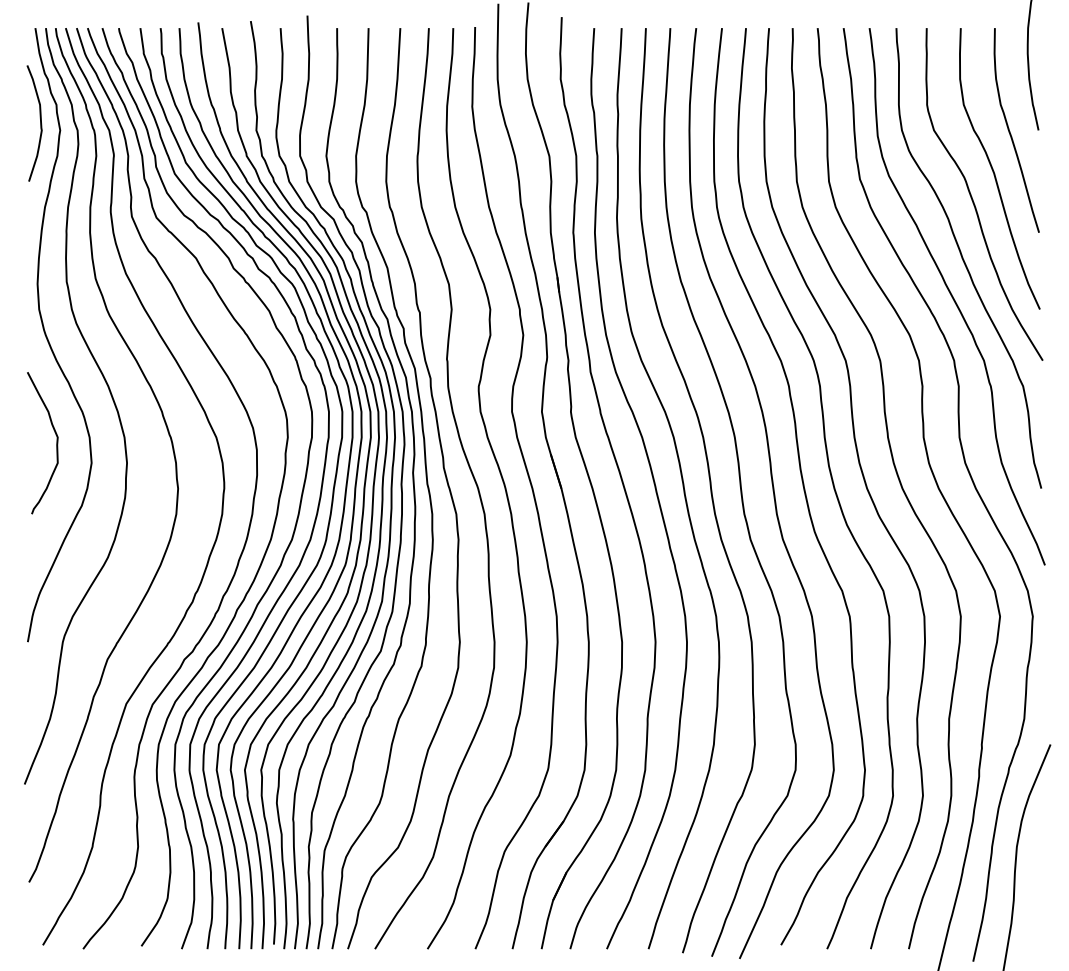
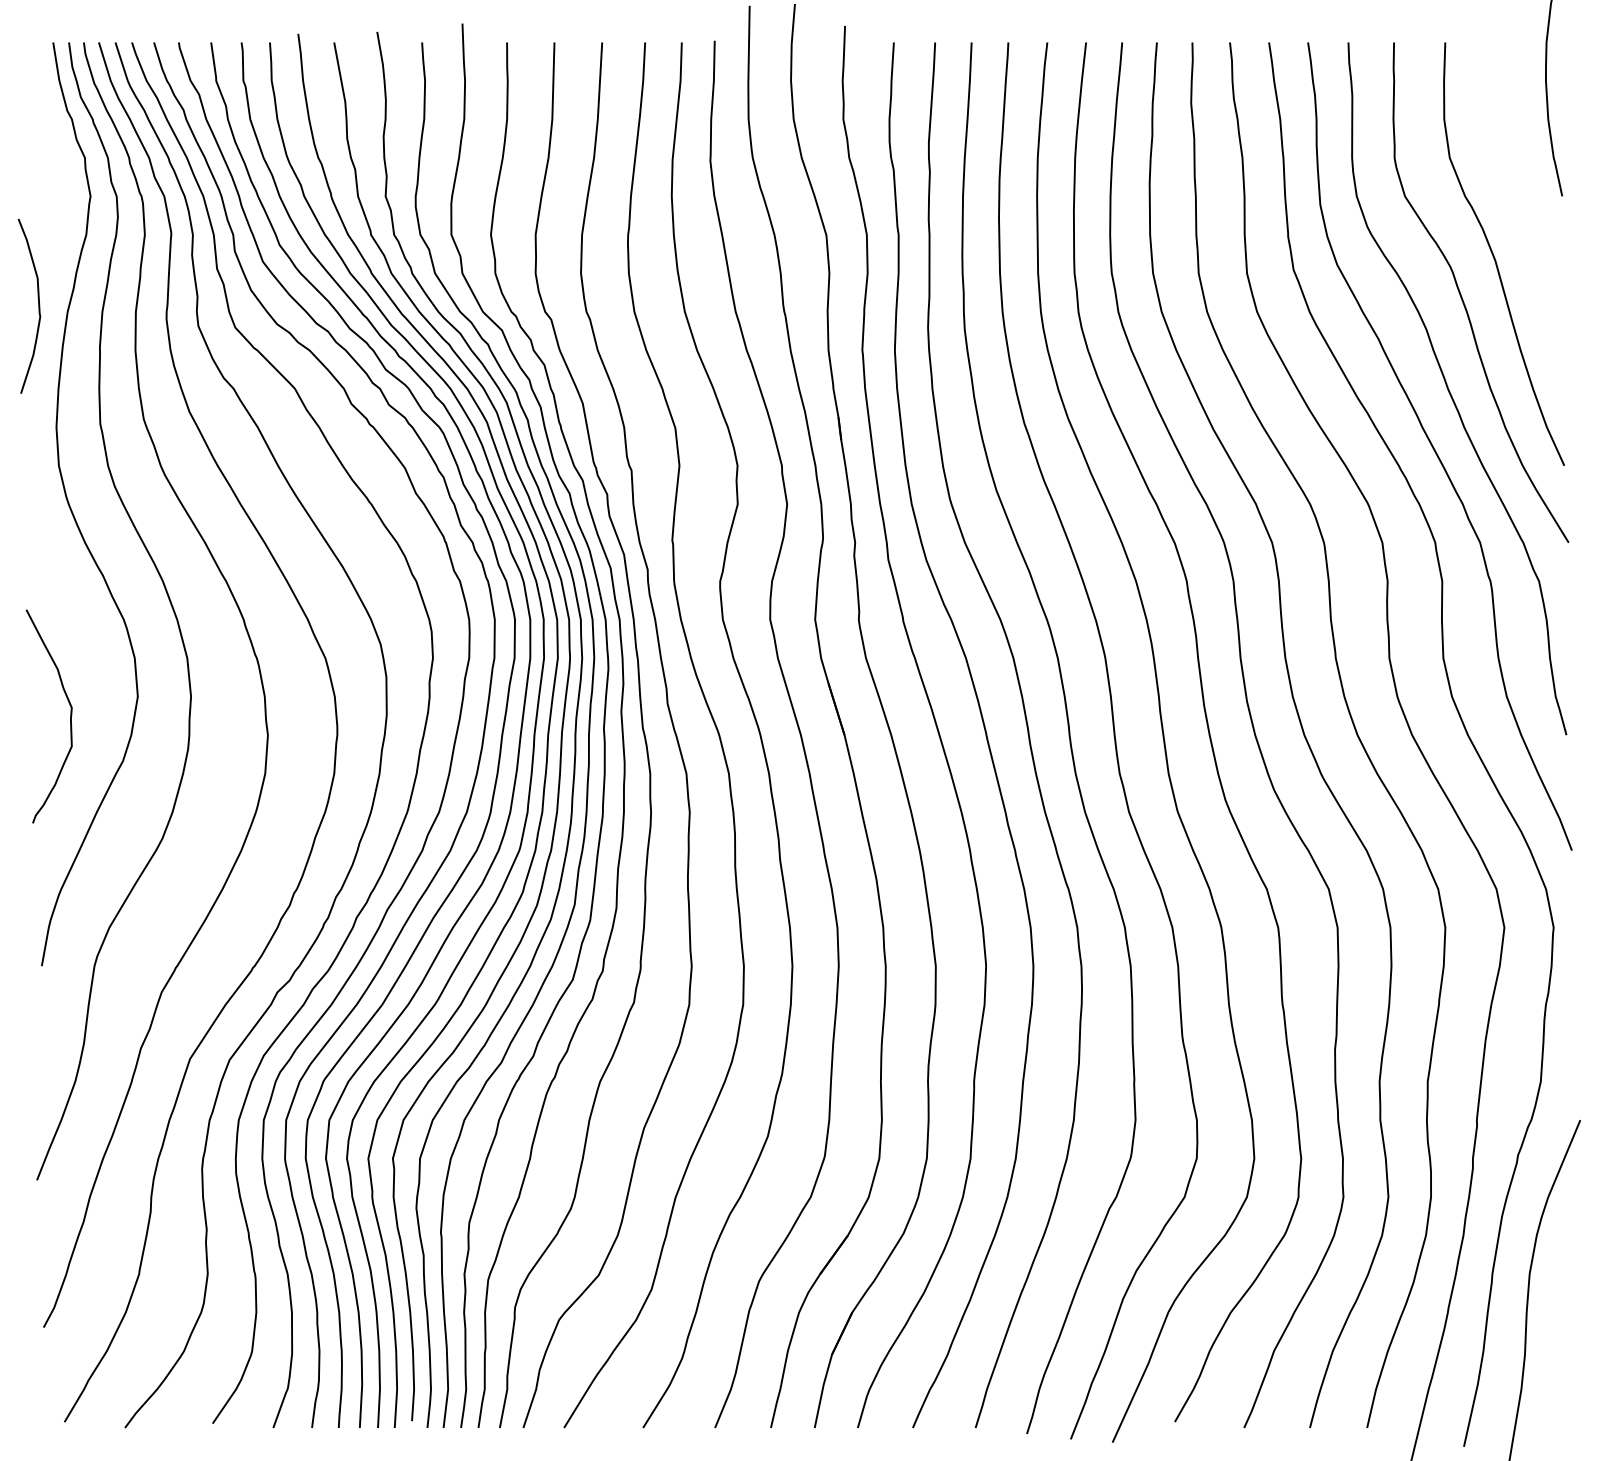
curve: (40, 123) -> (38, 306), moved
curve: (1010, 131) -> (1520, 197), removed
curve: (56, 443) -> (69, 716), moved

